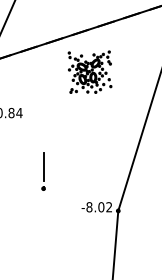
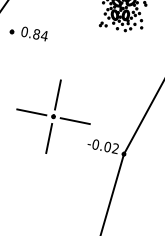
line: (21, 188) -> (31, 112), added
line: (64, 188) -> (74, 120), added
text: (89, 207) -> (95, 144), -8.02 -> -0.02
line: (43, 209) -> (49, 137), added

